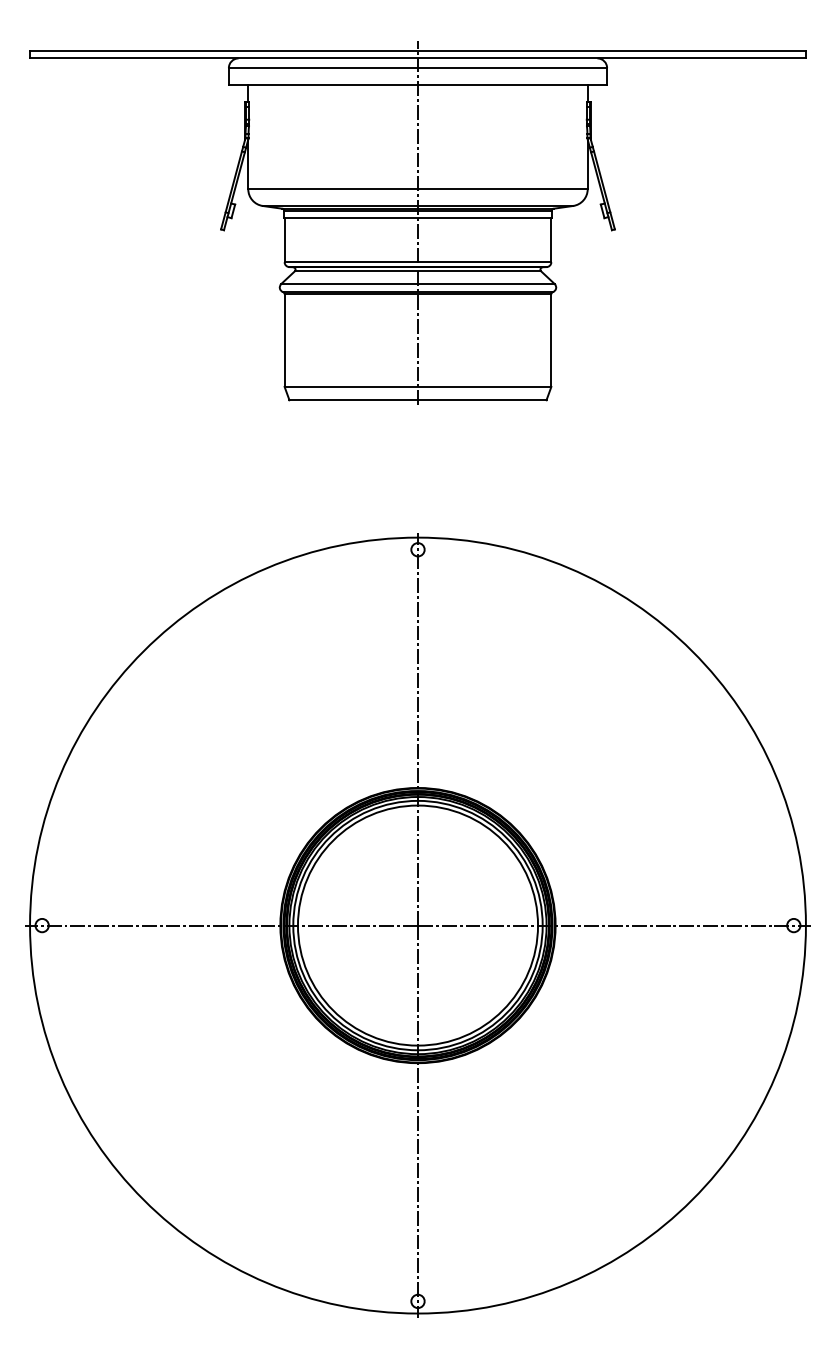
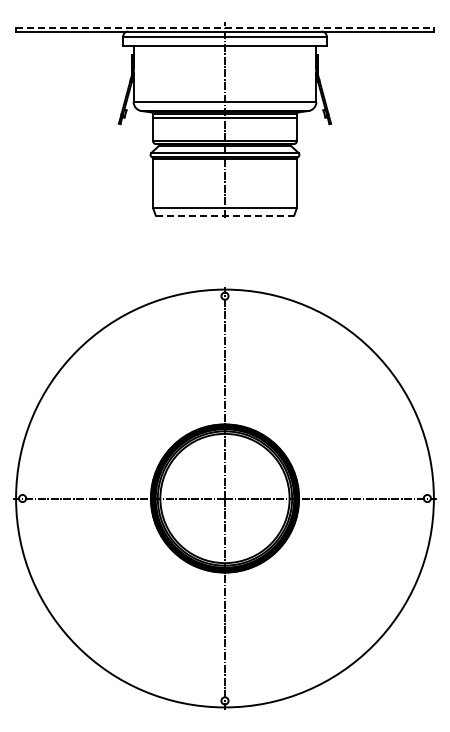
line: (418, 50) -> (225, 27), solid -> dashed
line: (418, 400) -> (225, 215), solid -> dashed

